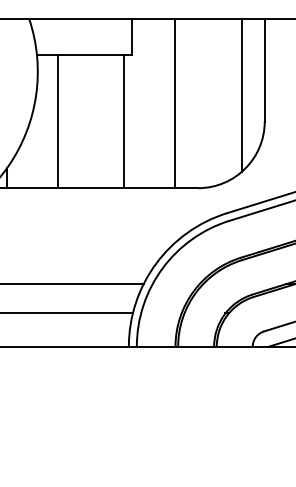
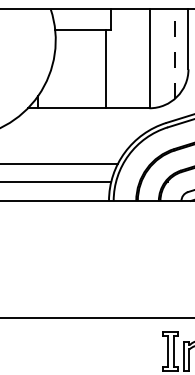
line: (240, 96) -> (174, 54), solid -> dashed
line: (175, 103) -> (150, 58), moved
line: (57, 121) -> (67, 69), removed

